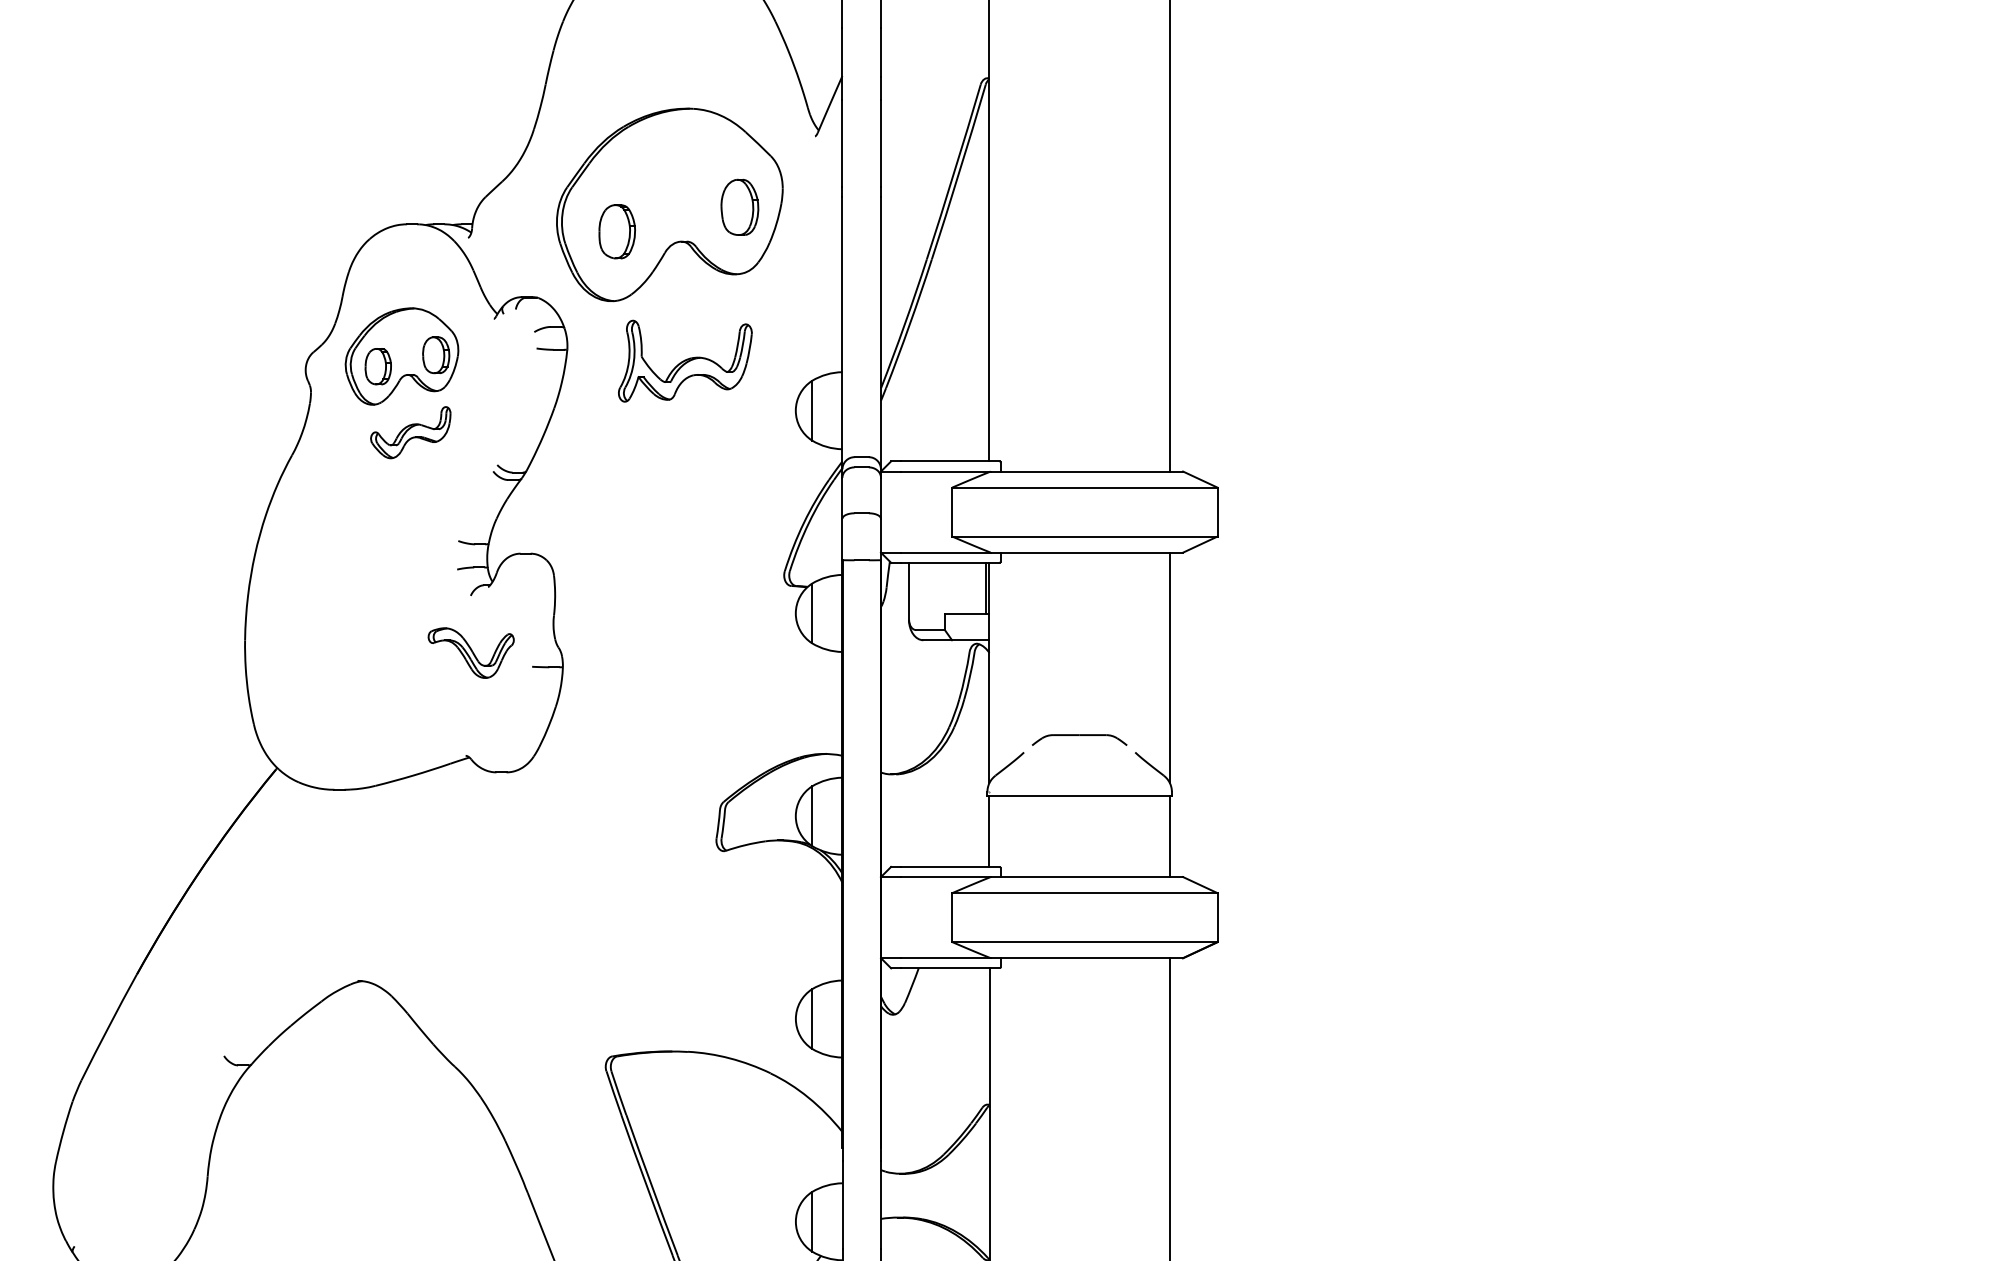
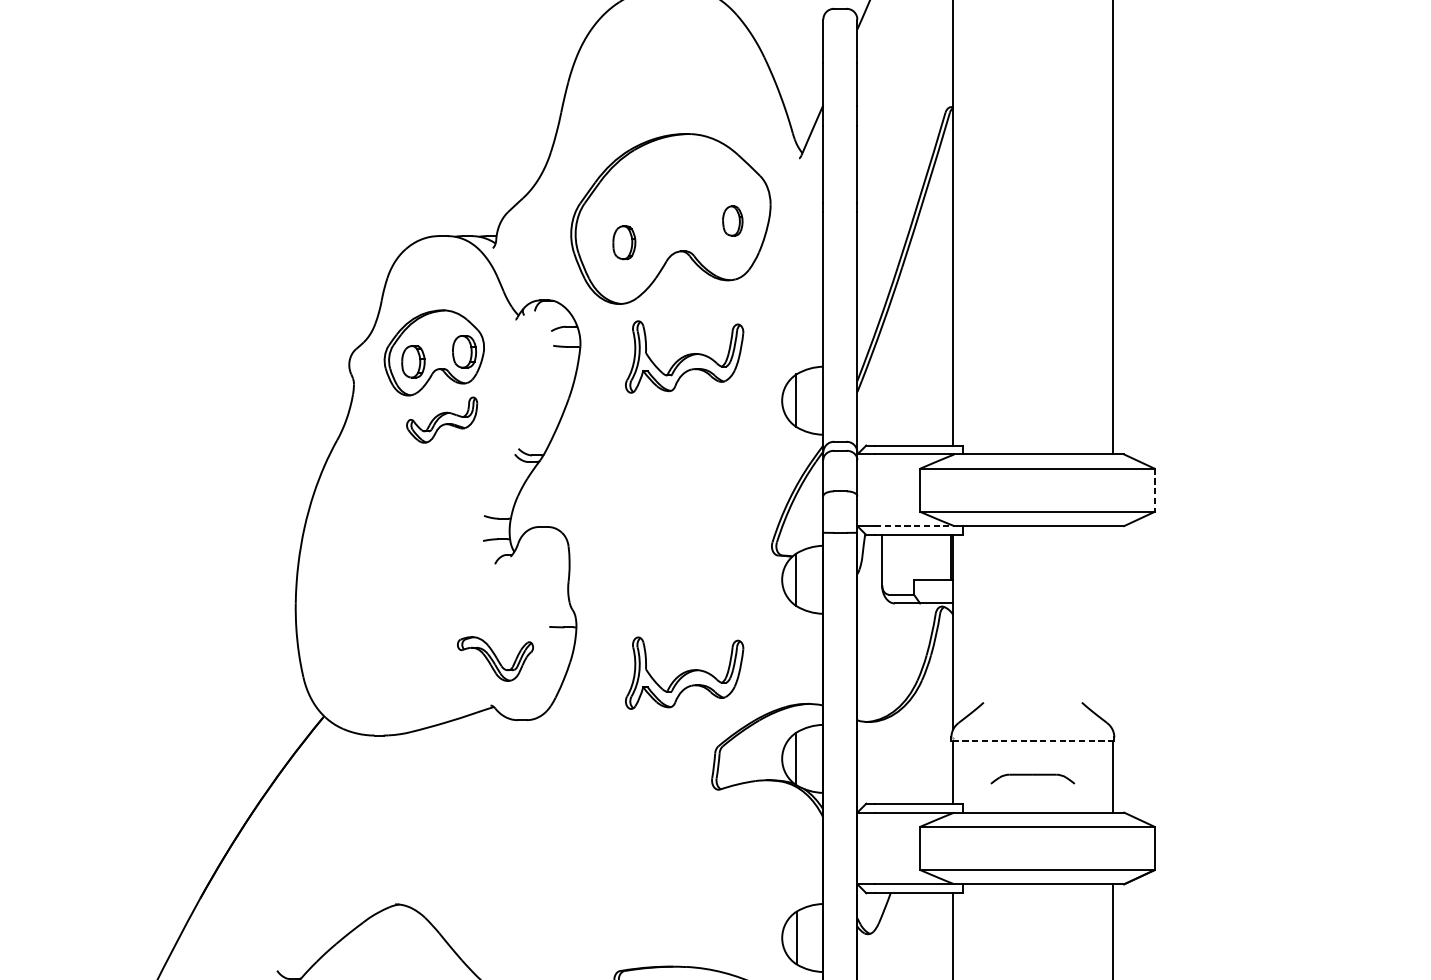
part: (739, 206) -> (732, 220), size x0.6
part: (616, 231) -> (623, 242), size x0.7
line: (1217, 512) -> (1154, 490), solid -> dashed
line: (945, 552) -> (914, 525), solid -> dashed
part: (470, 652) -> (494, 658), moved
line: (1169, 667) -> (1112, 627), removed
part: (685, 718) -> (684, 672), added
part: (1079, 739) -> (1032, 778), moved
line: (1079, 795) -> (1032, 740), solid -> dashed

